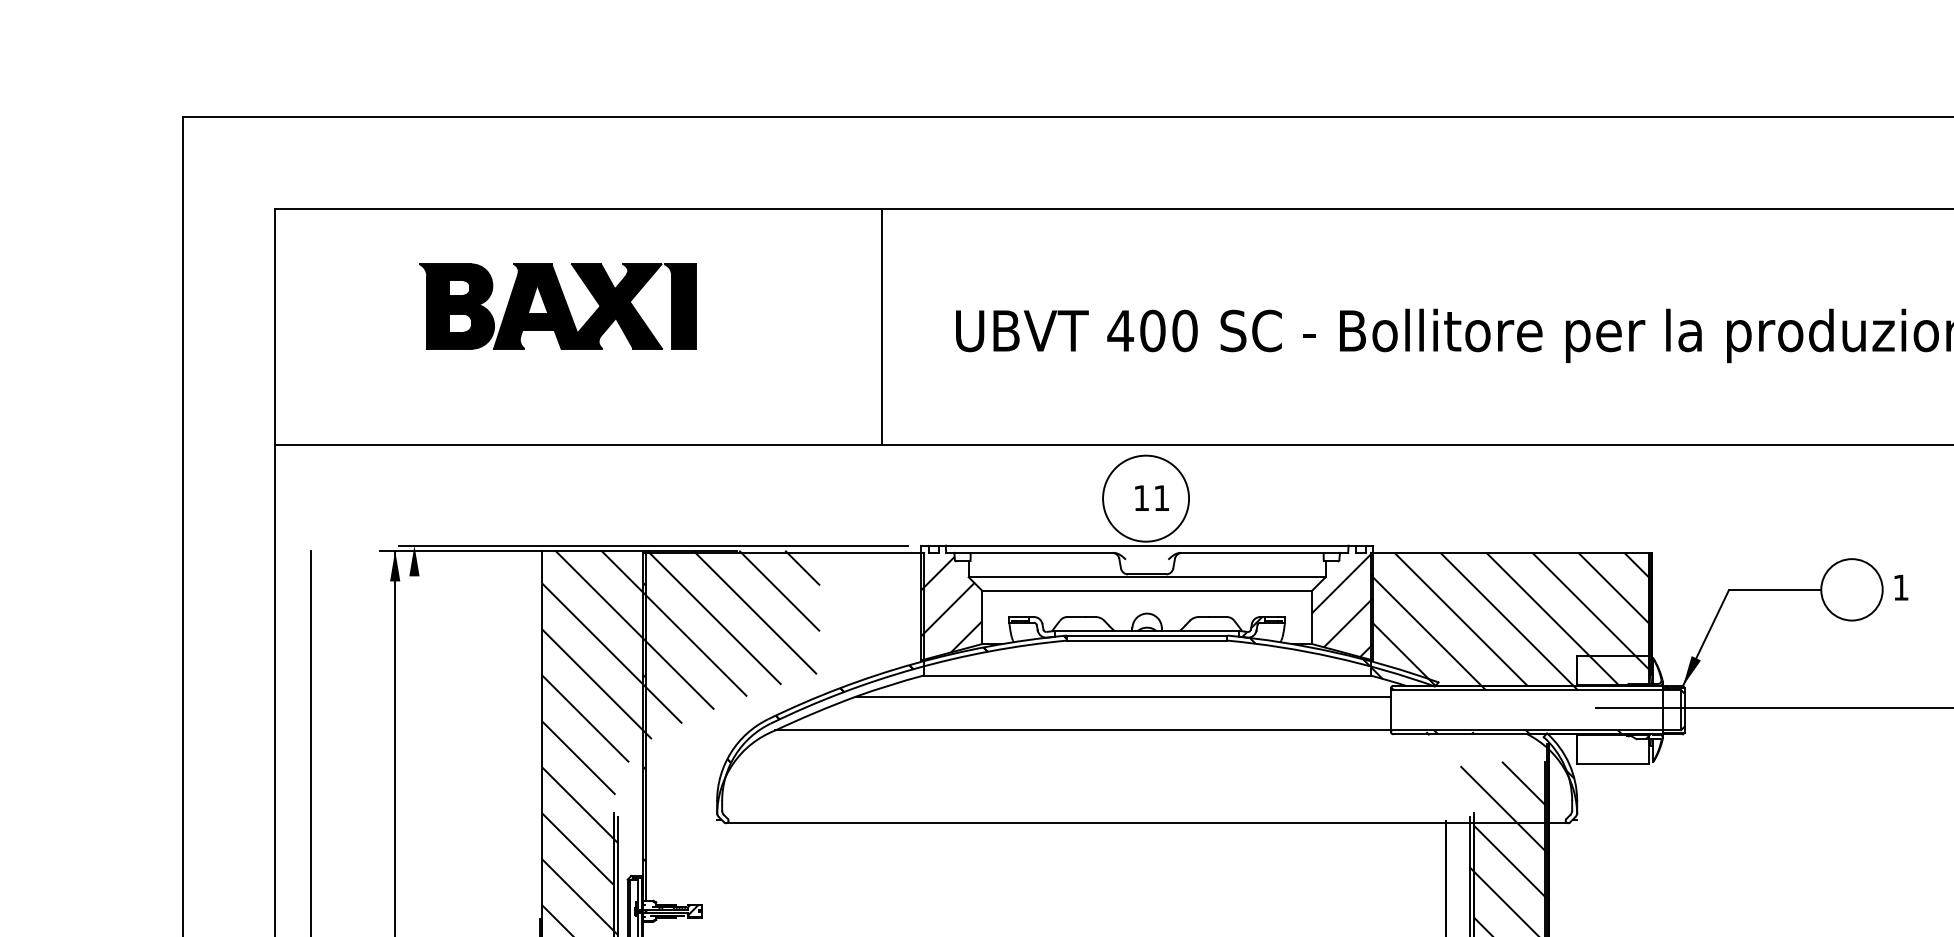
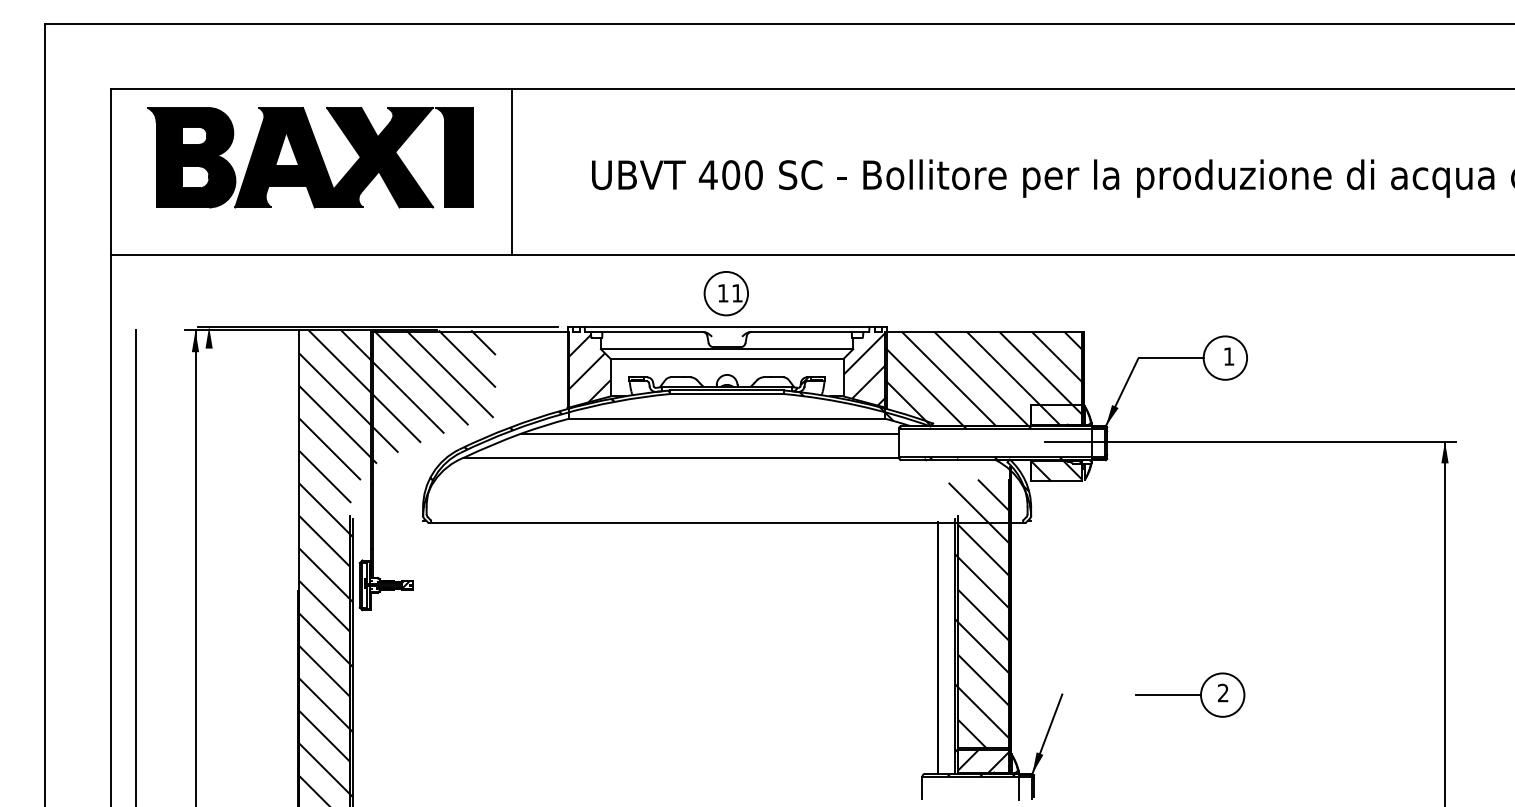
part: (557, 306) -> (310, 157), size x1.67
line: (881, 327) -> (511, 172), moved
circle: (1146, 498) -> (726, 293), size x0.71
text: (1901, 587) -> (1229, 356), moved
hatch: (1613, 748) -> (1056, 470), added

